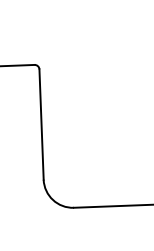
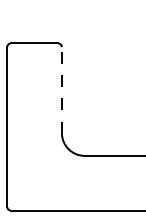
line: (41, 125) -> (61, 90), solid -> dashed

